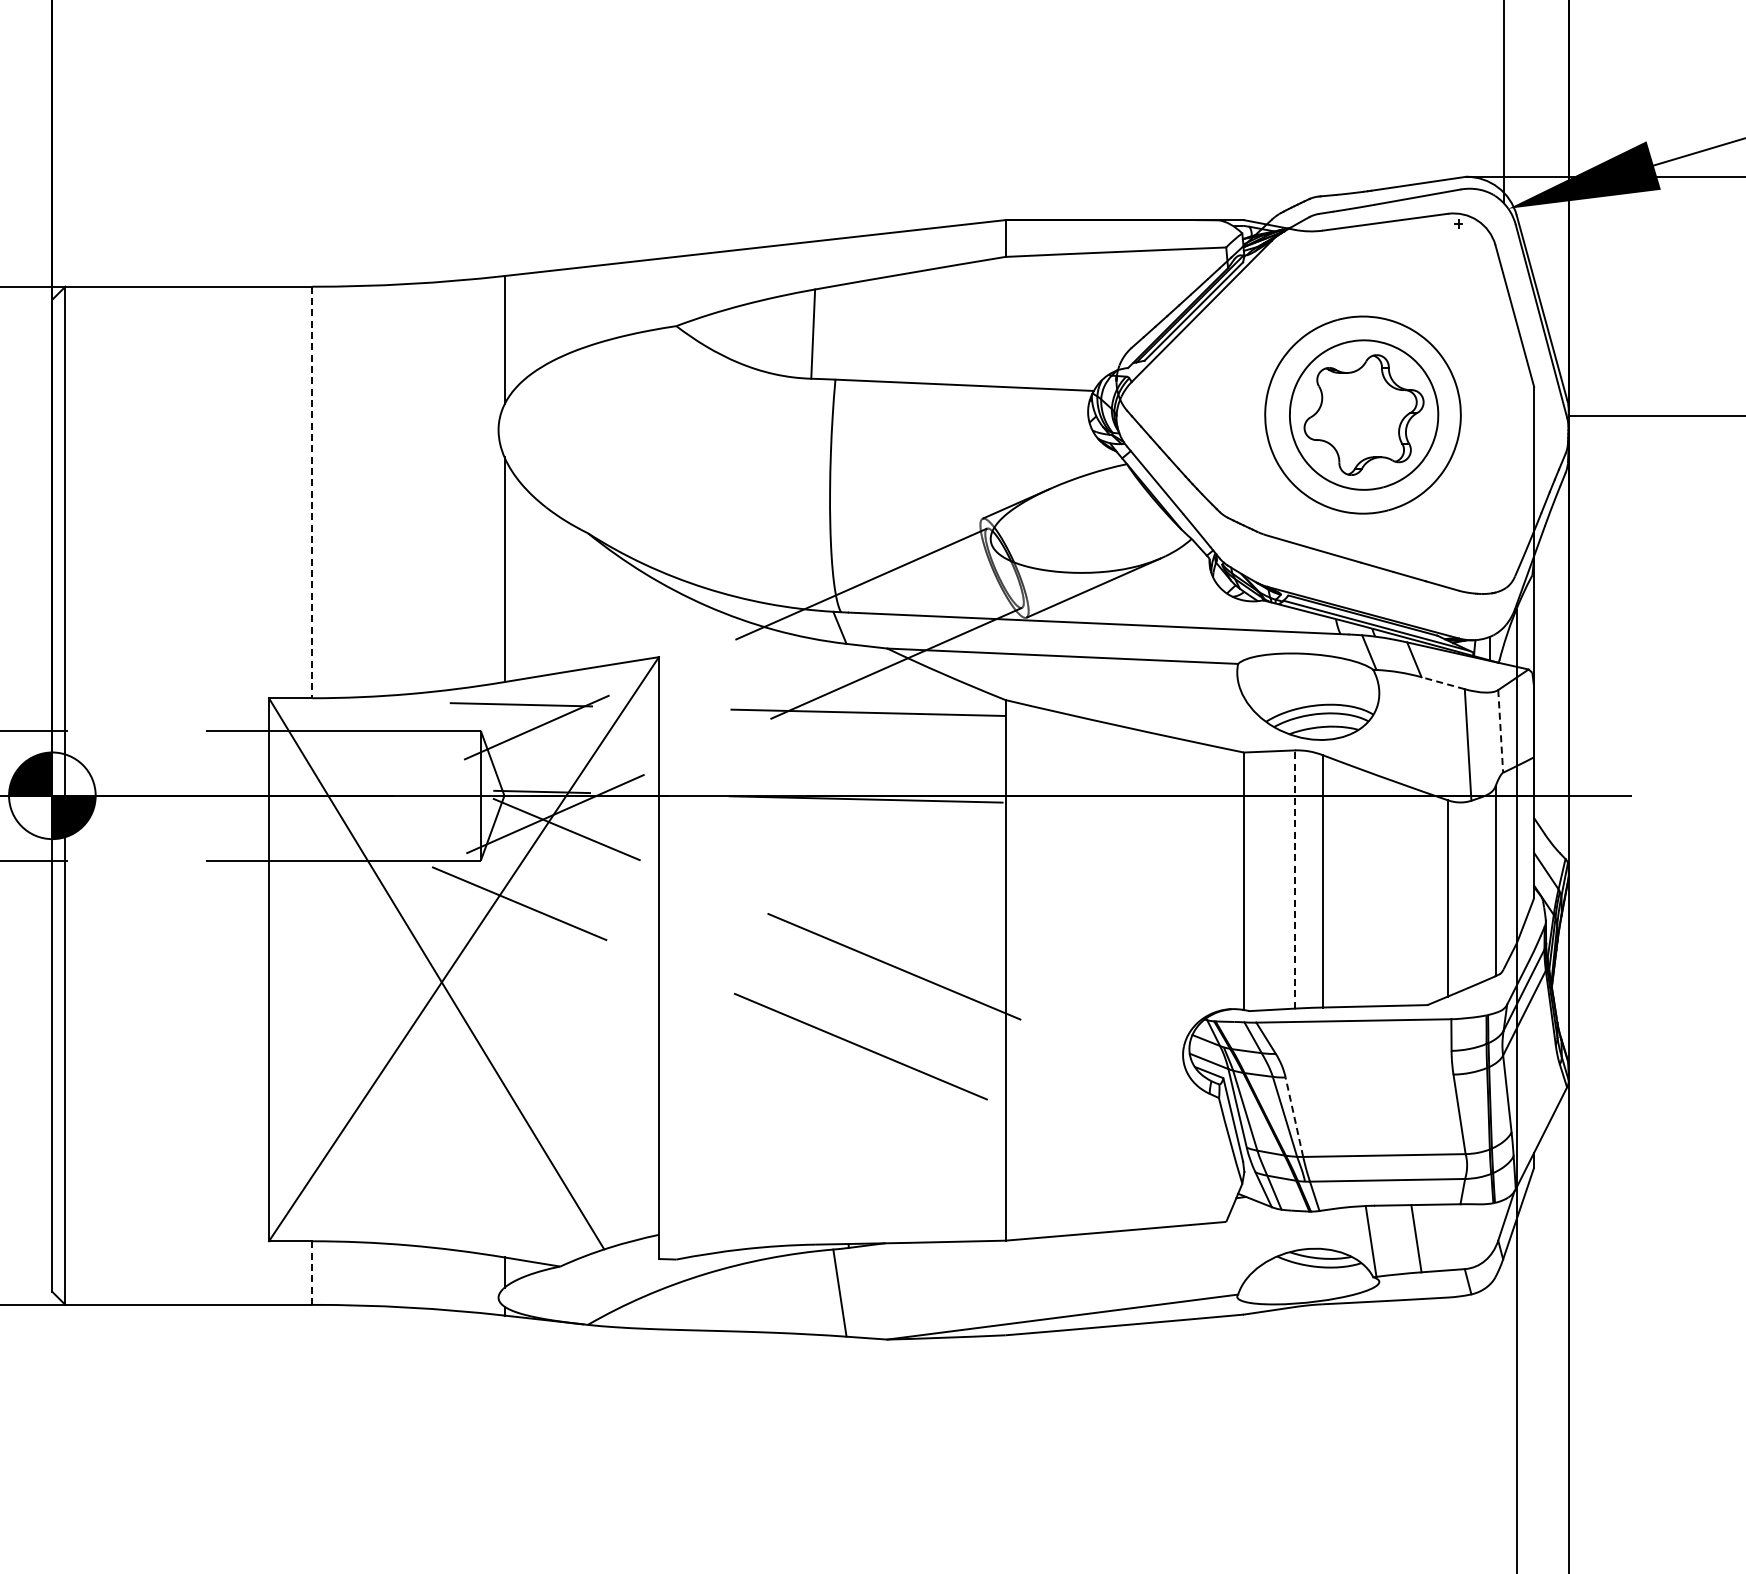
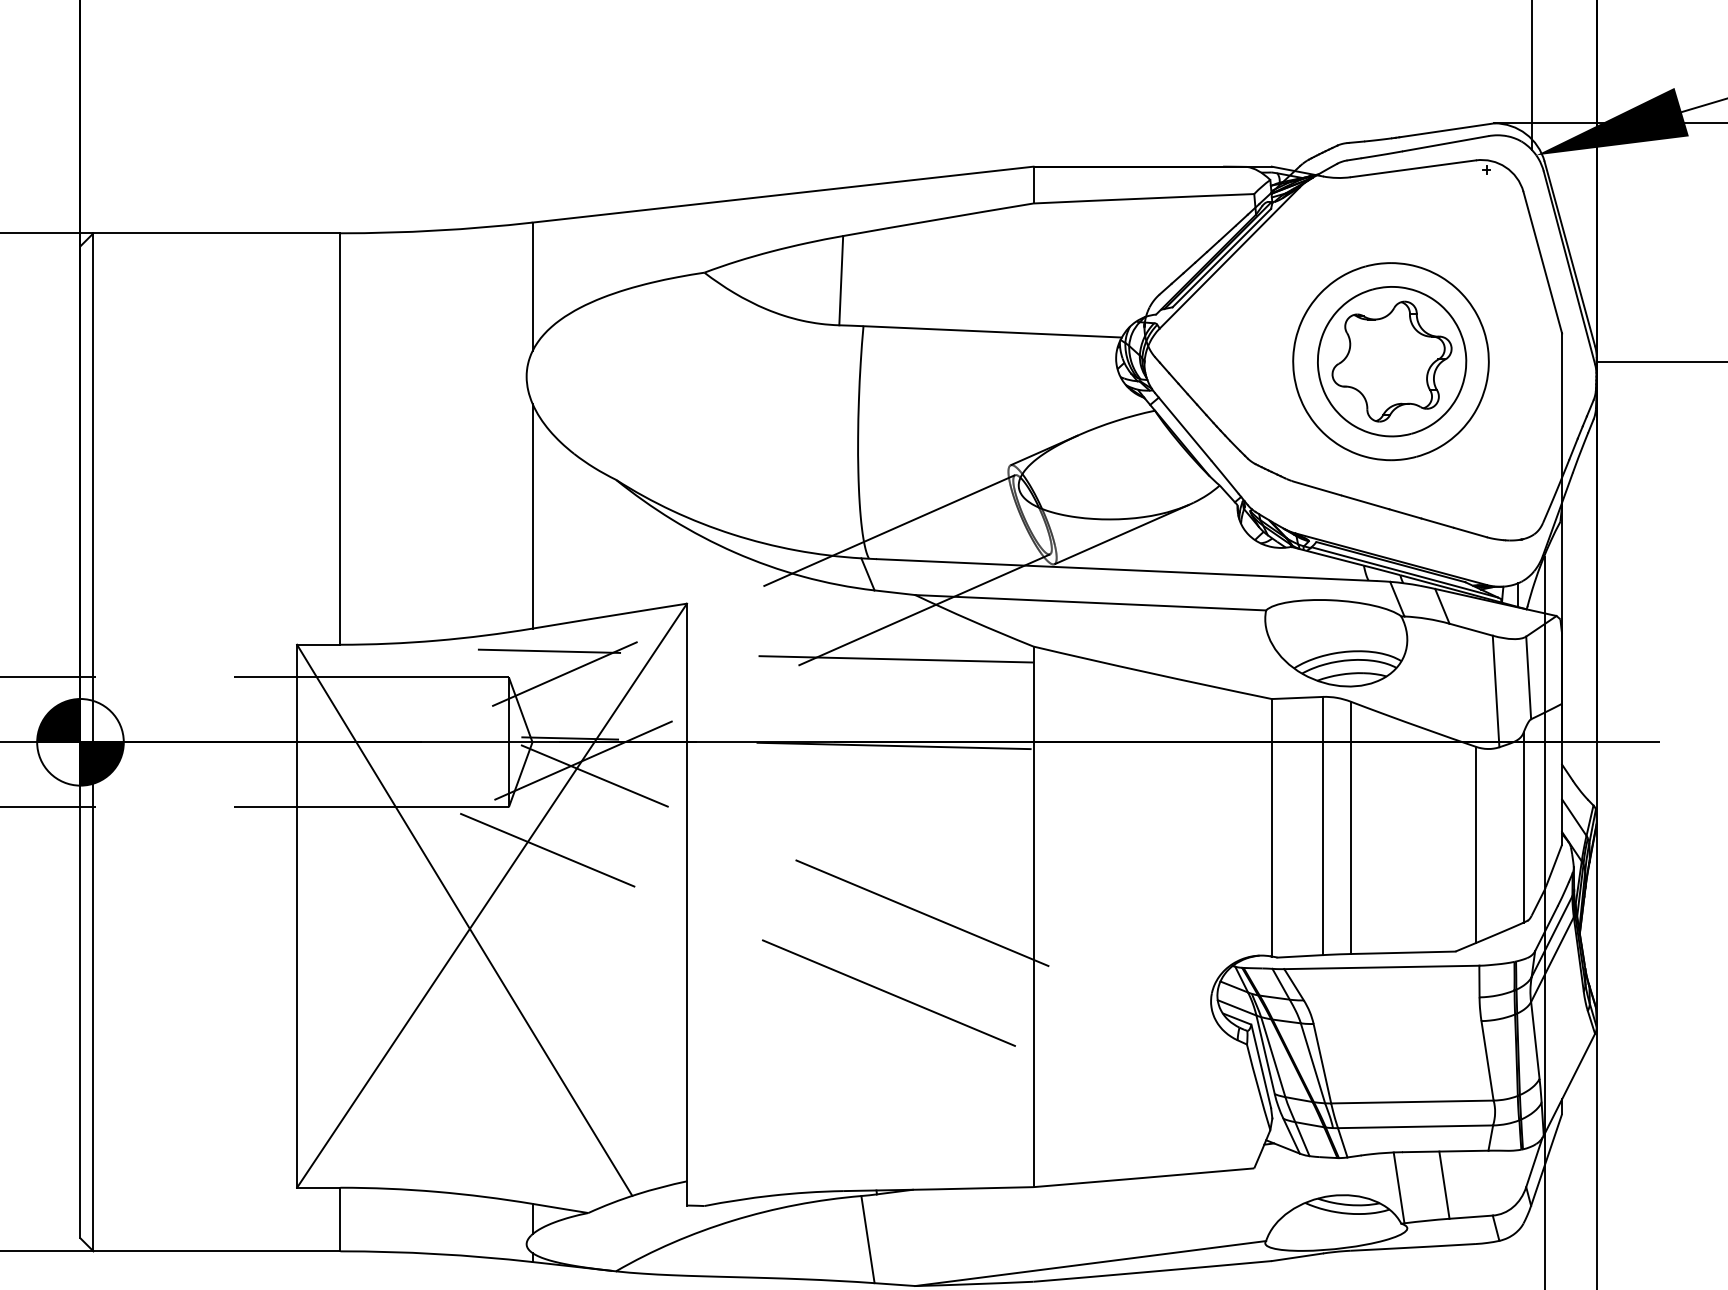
line: (312, 492) -> (340, 439), dashed -> solid
line: (1442, 683) -> (1470, 630), dashed -> solid
line: (1500, 731) -> (1528, 678), dashed -> solid
line: (1294, 879) -> (1322, 826), dashed -> solid
line: (1294, 1117) -> (1322, 1063), dashed -> solid
line: (312, 1273) -> (340, 1219), dashed -> solid

